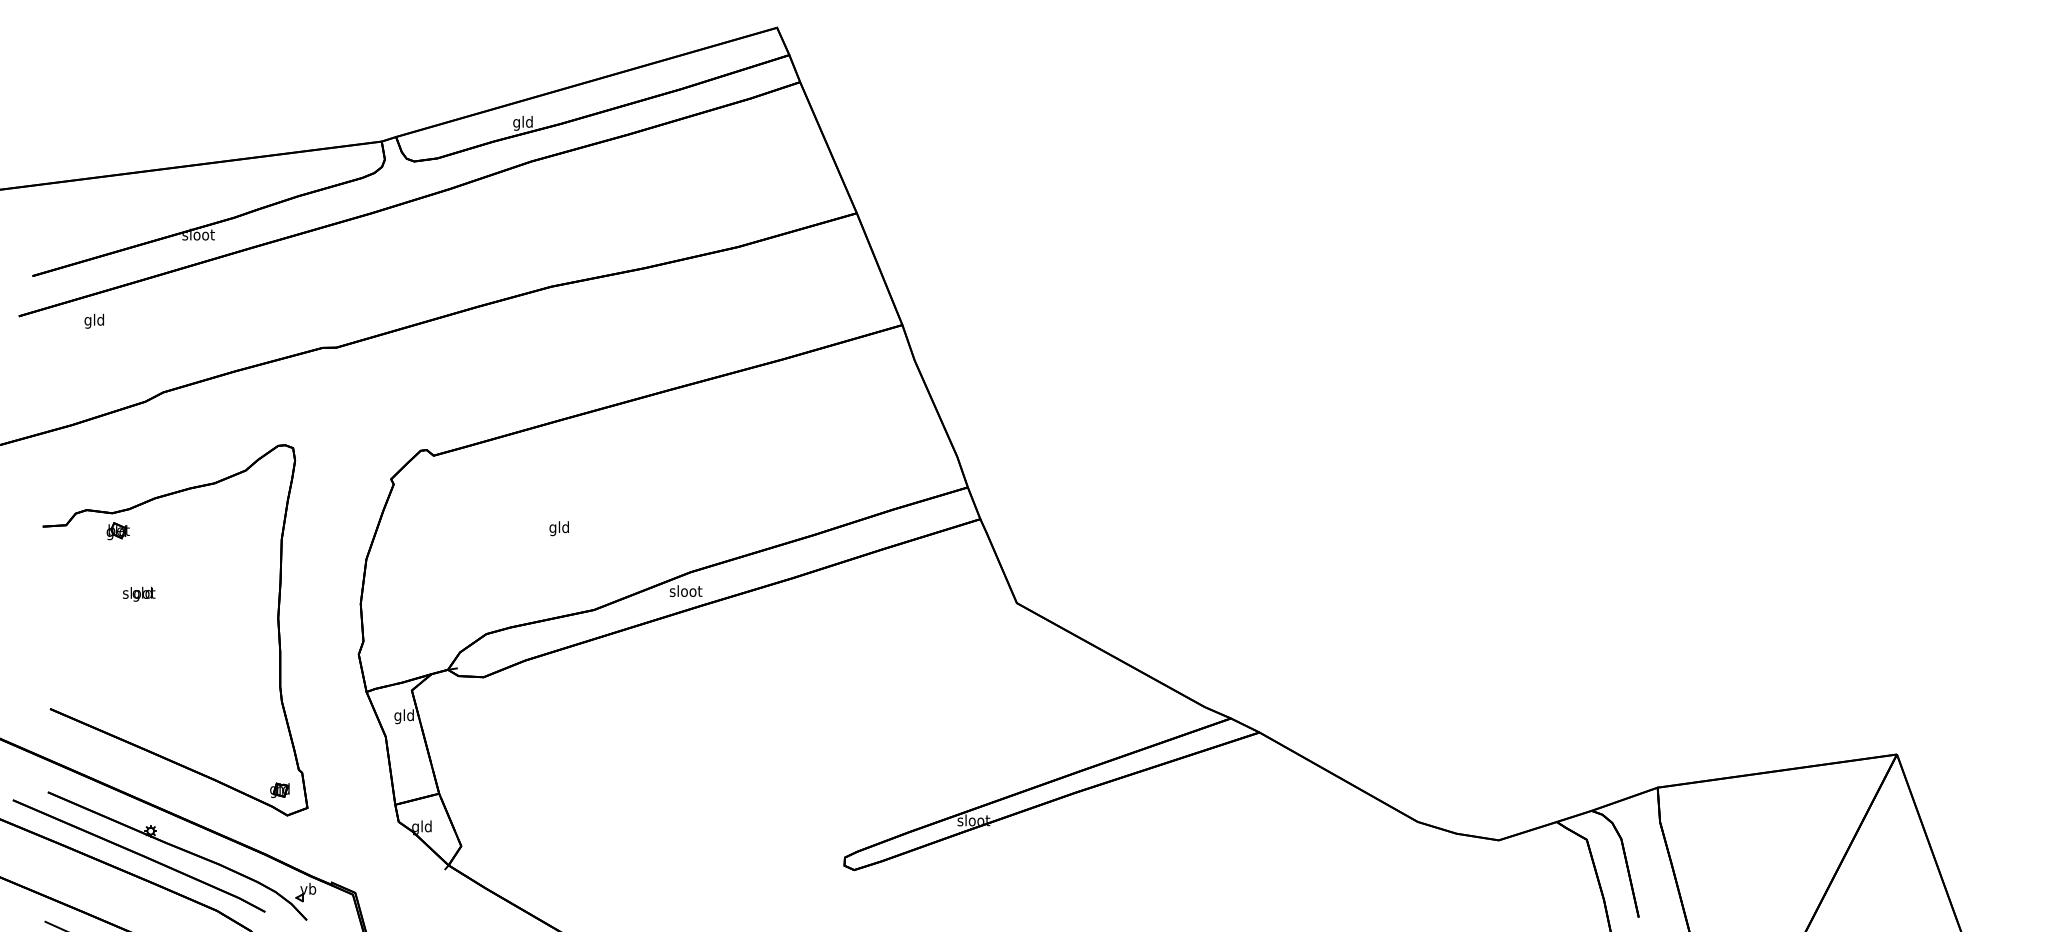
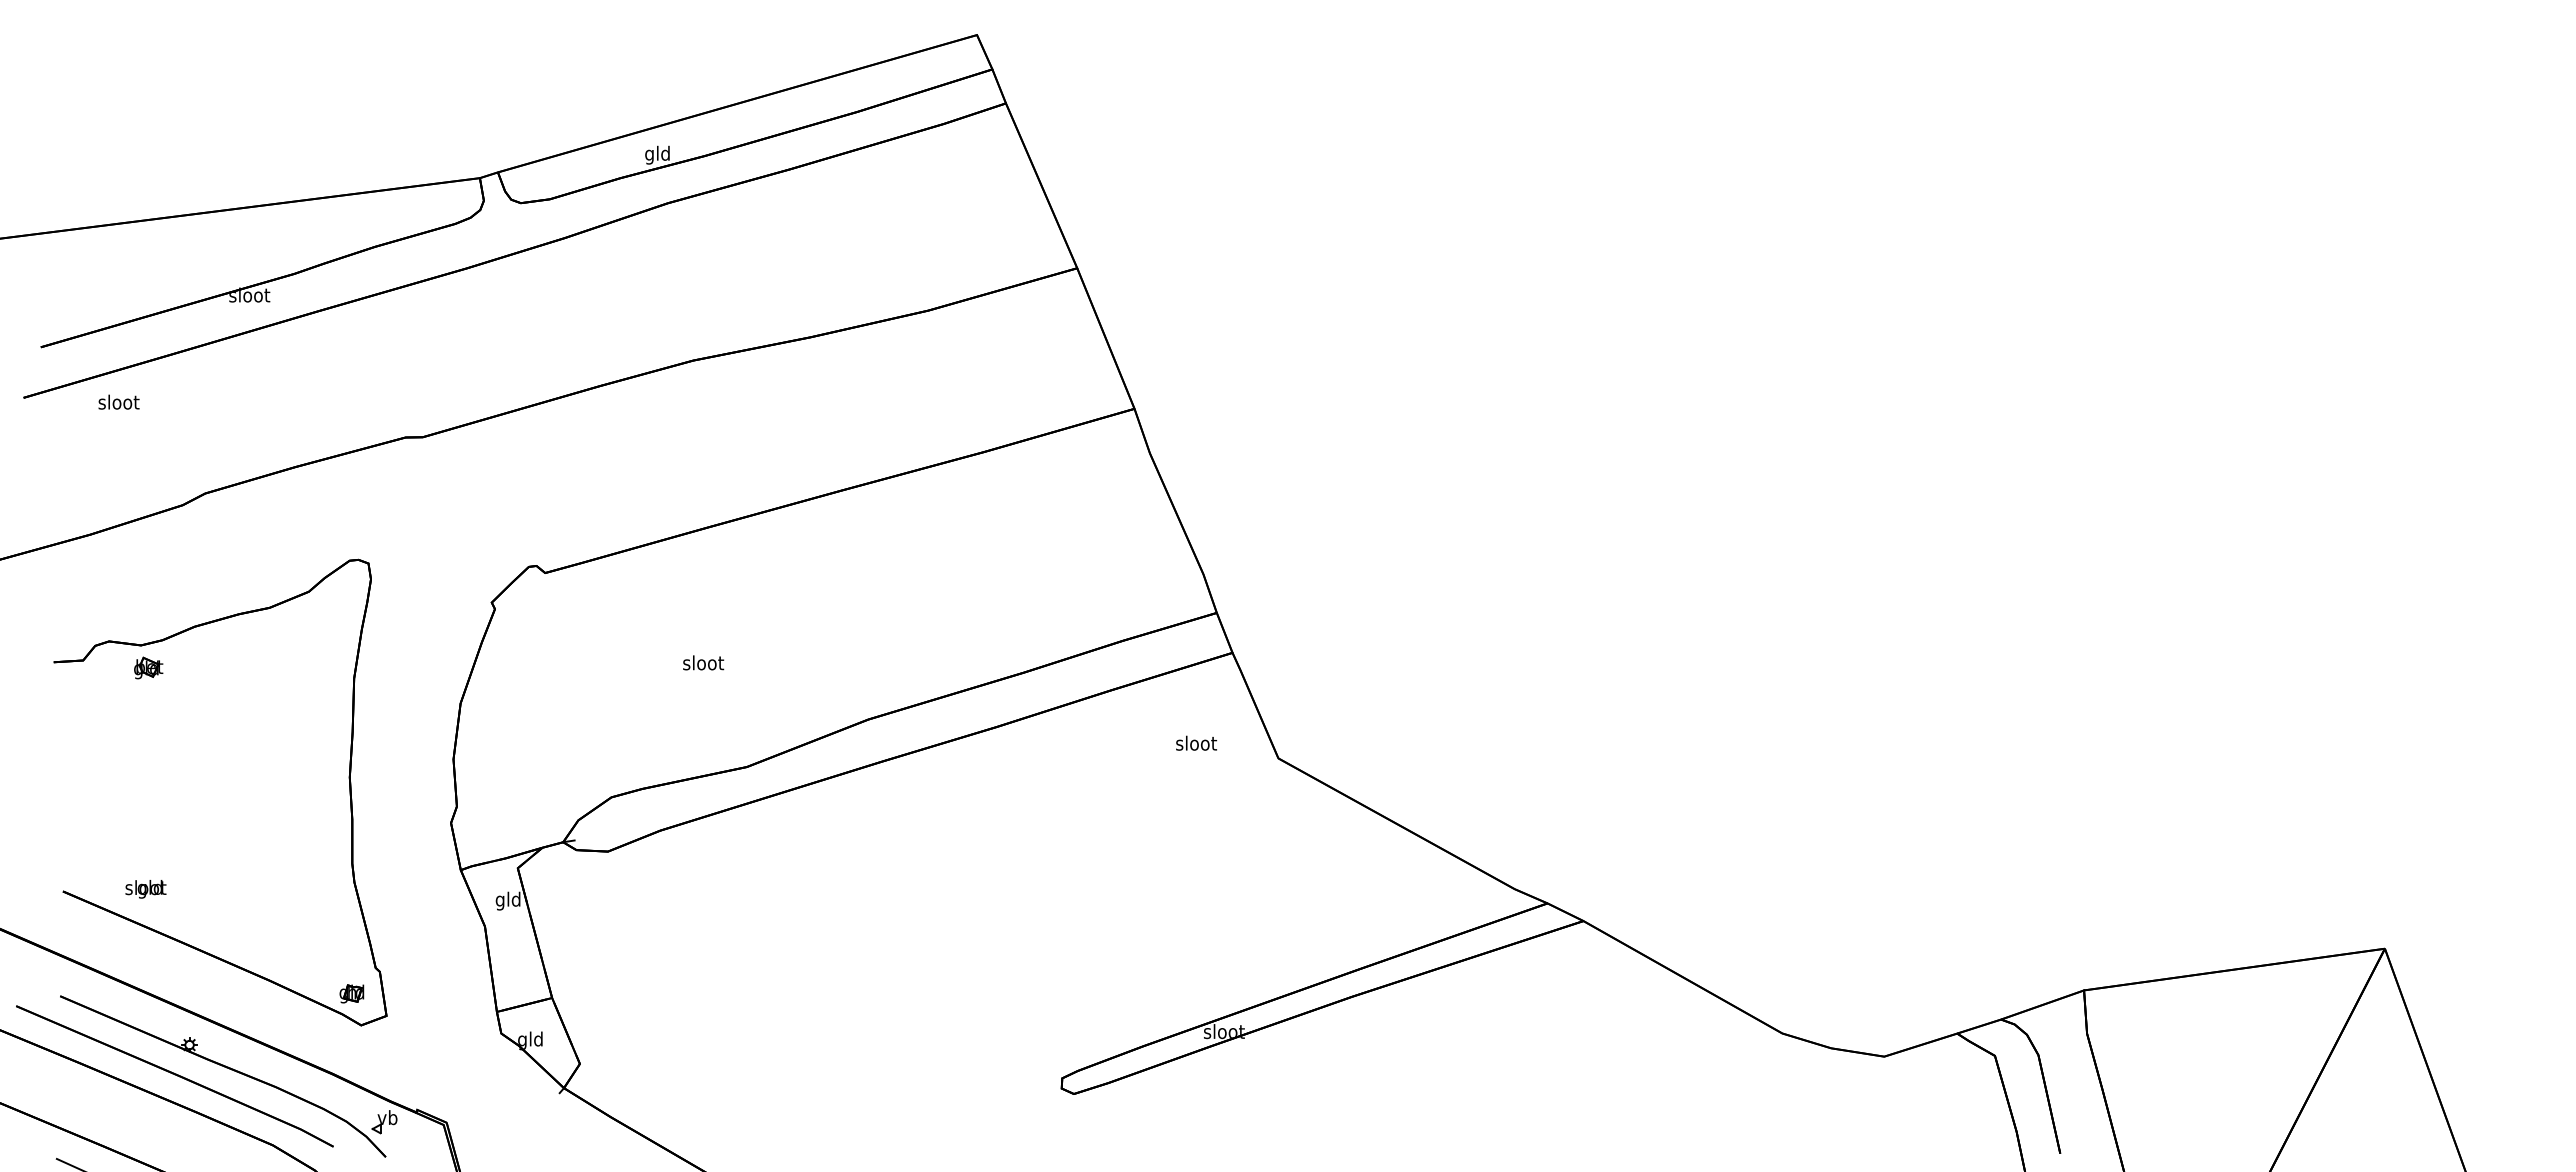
text: (94, 320) -> (118, 403), gld -> sloot
text: (559, 528) -> (703, 664), gld -> sloot
text: (686, 590) -> (1196, 742), moved
text: (138, 594) -> (145, 889), moved

